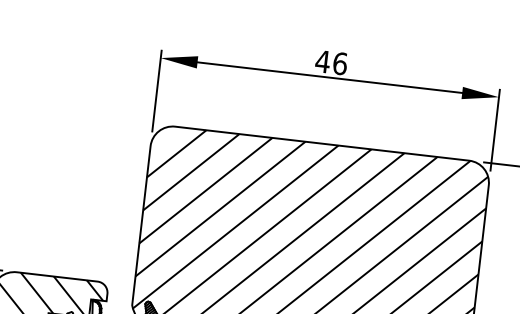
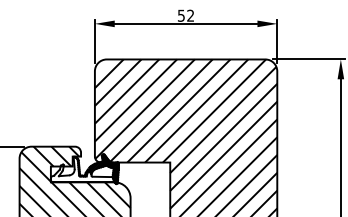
text: (330, 62) -> (185, 15), 46 -> 52

